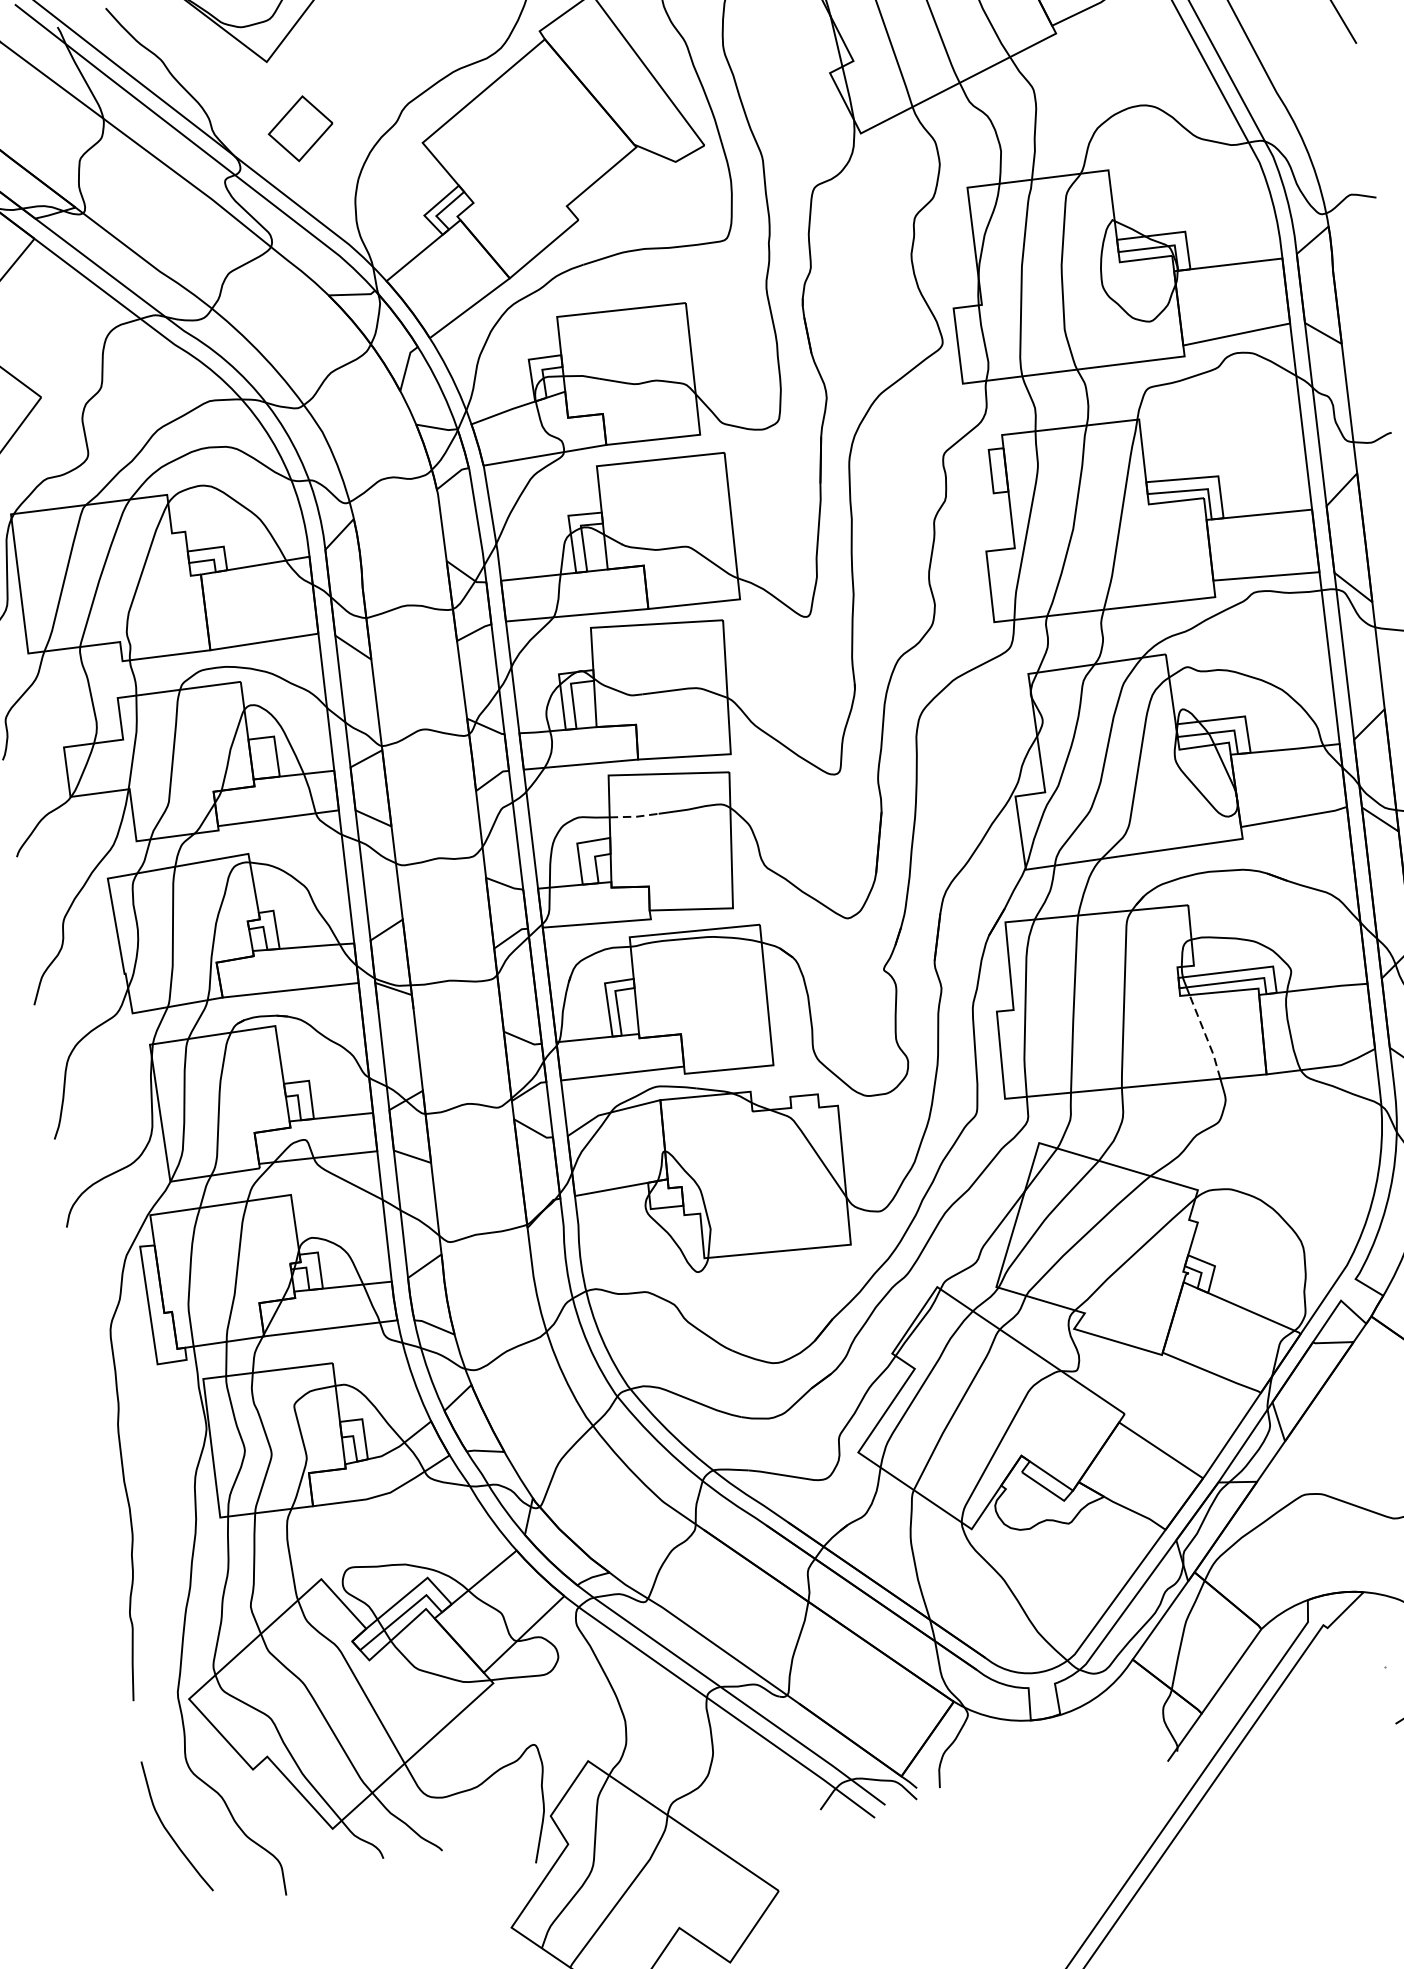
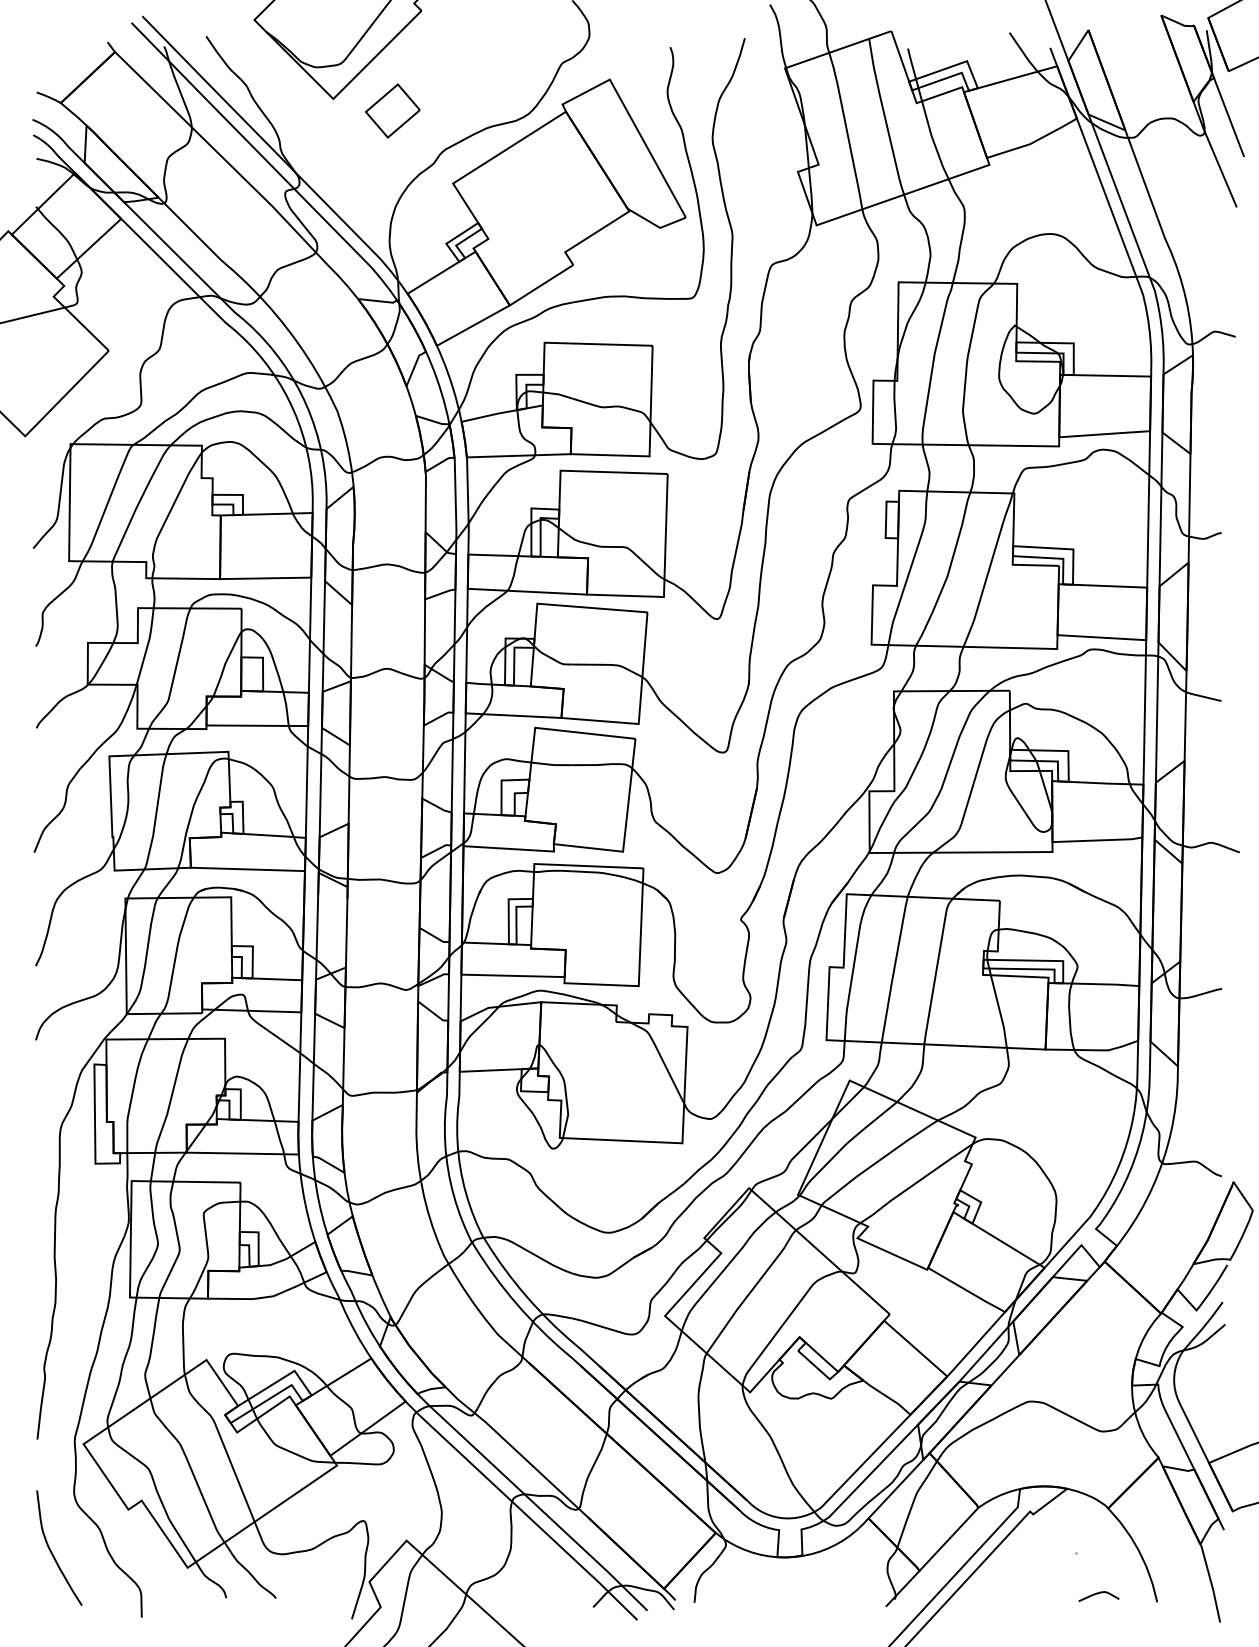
part: (300, 128) -> (392, 110), moved
line: (635, 816) -> (552, 764), dashed -> solid
line: (1206, 1036) -> (1000, 1011), dashed -> solid

